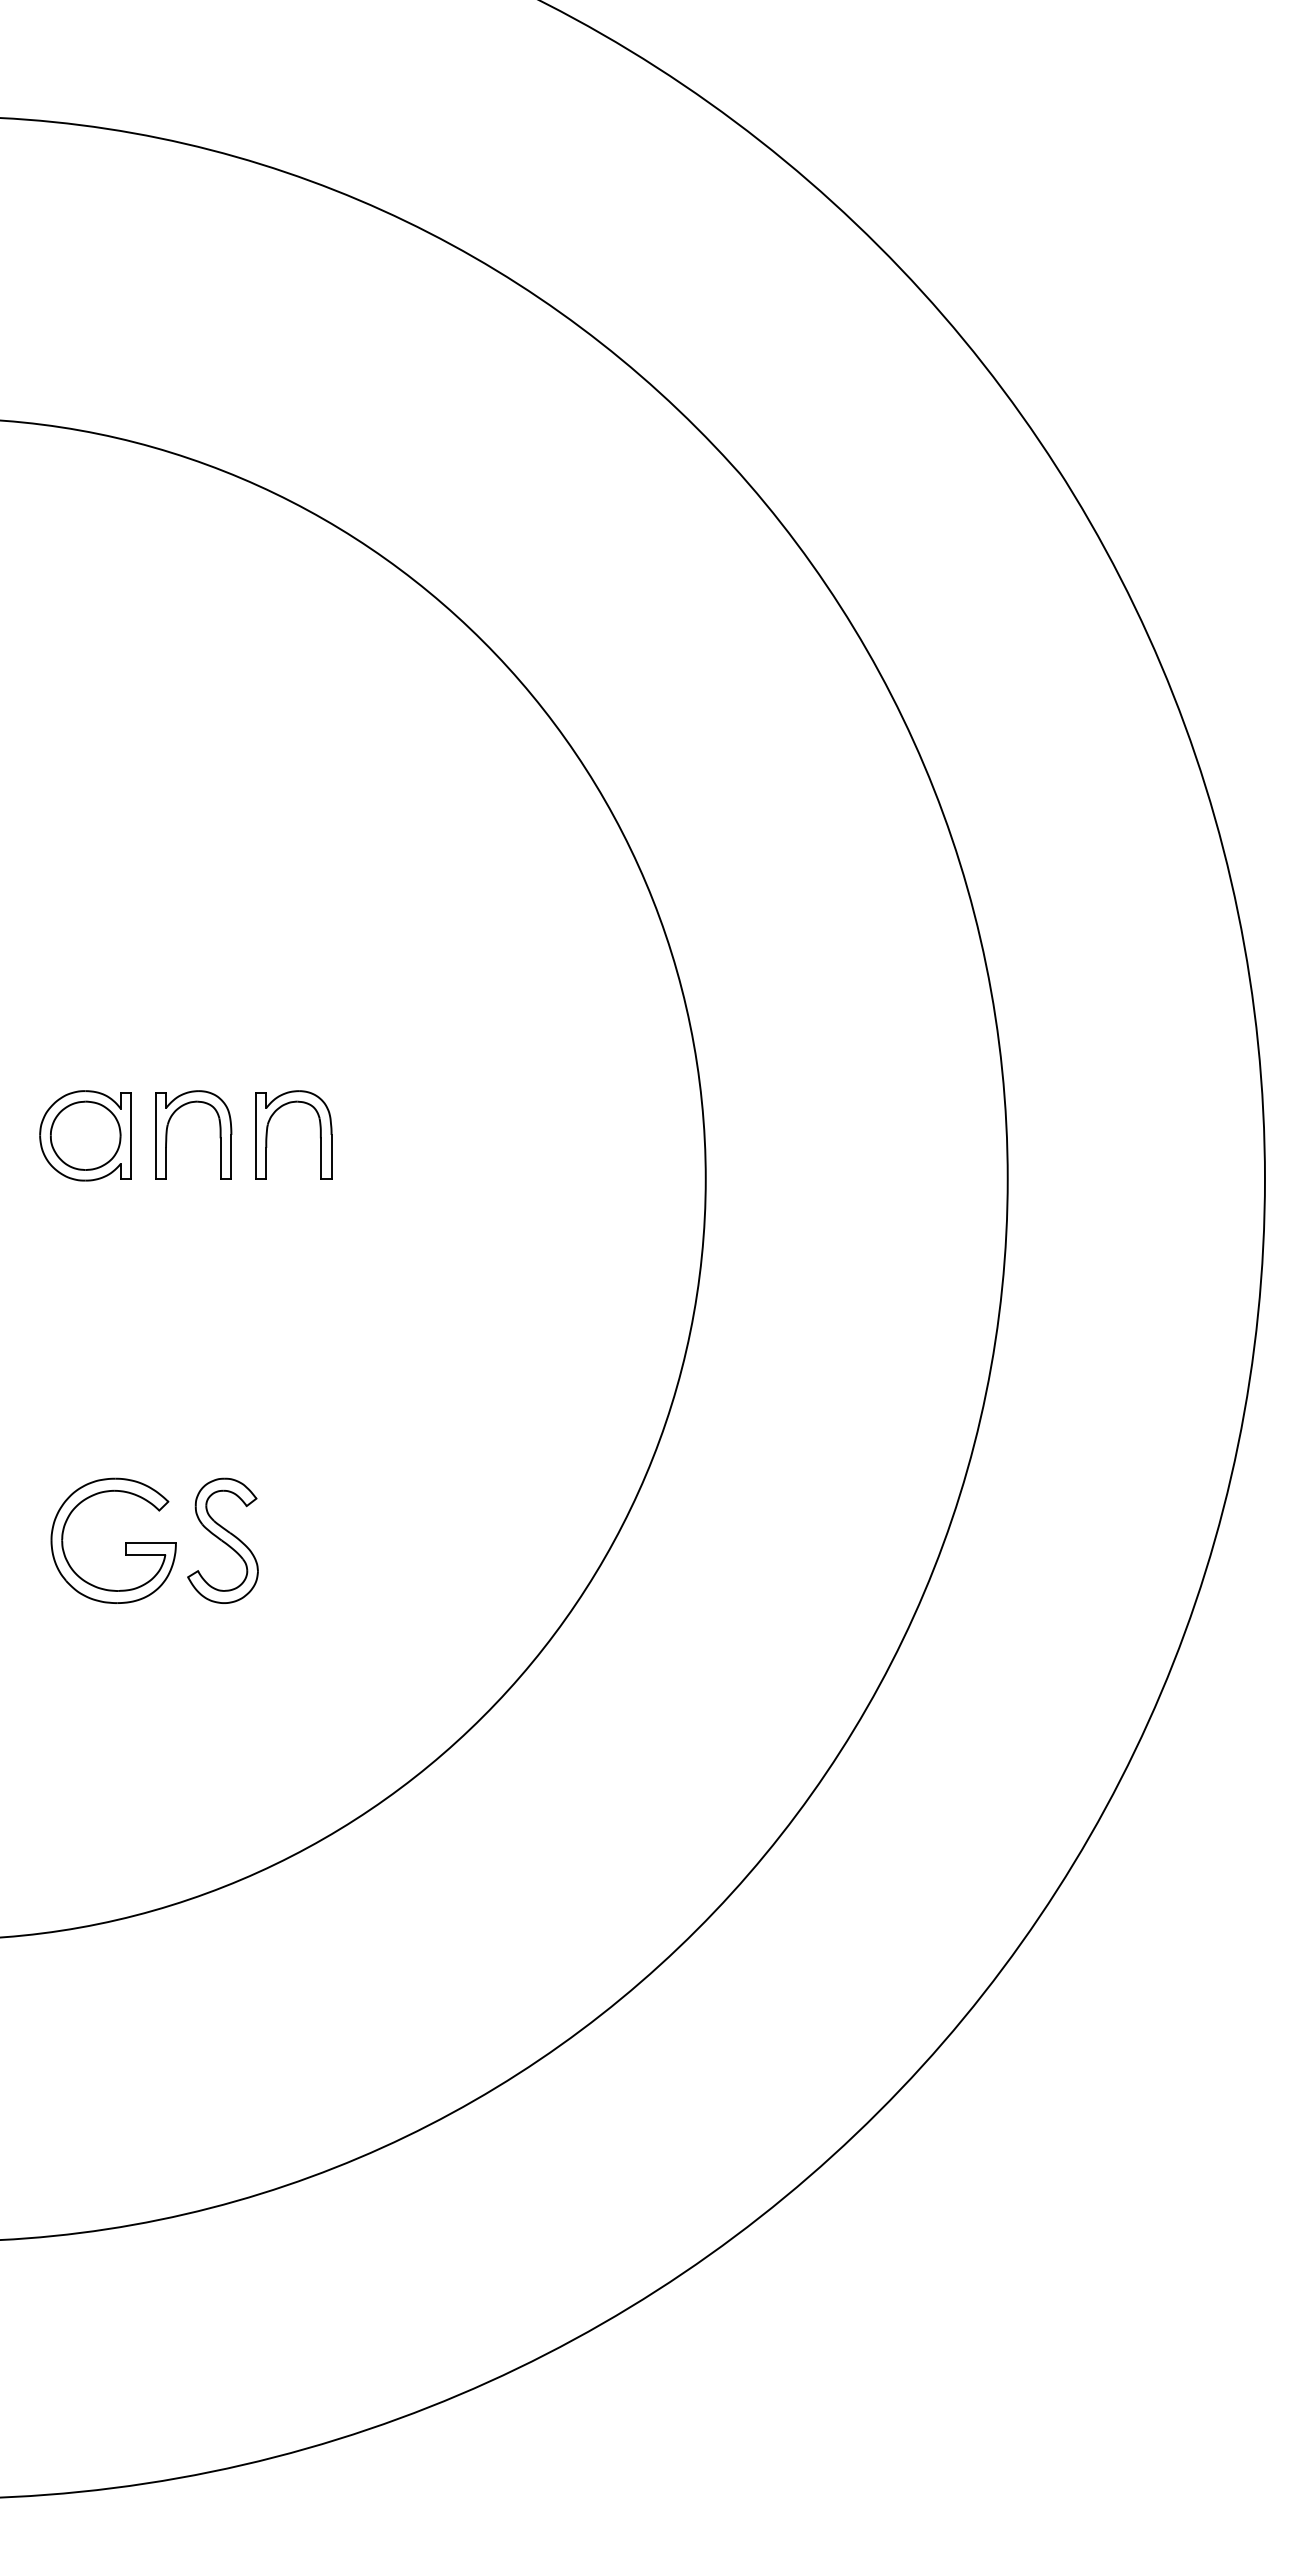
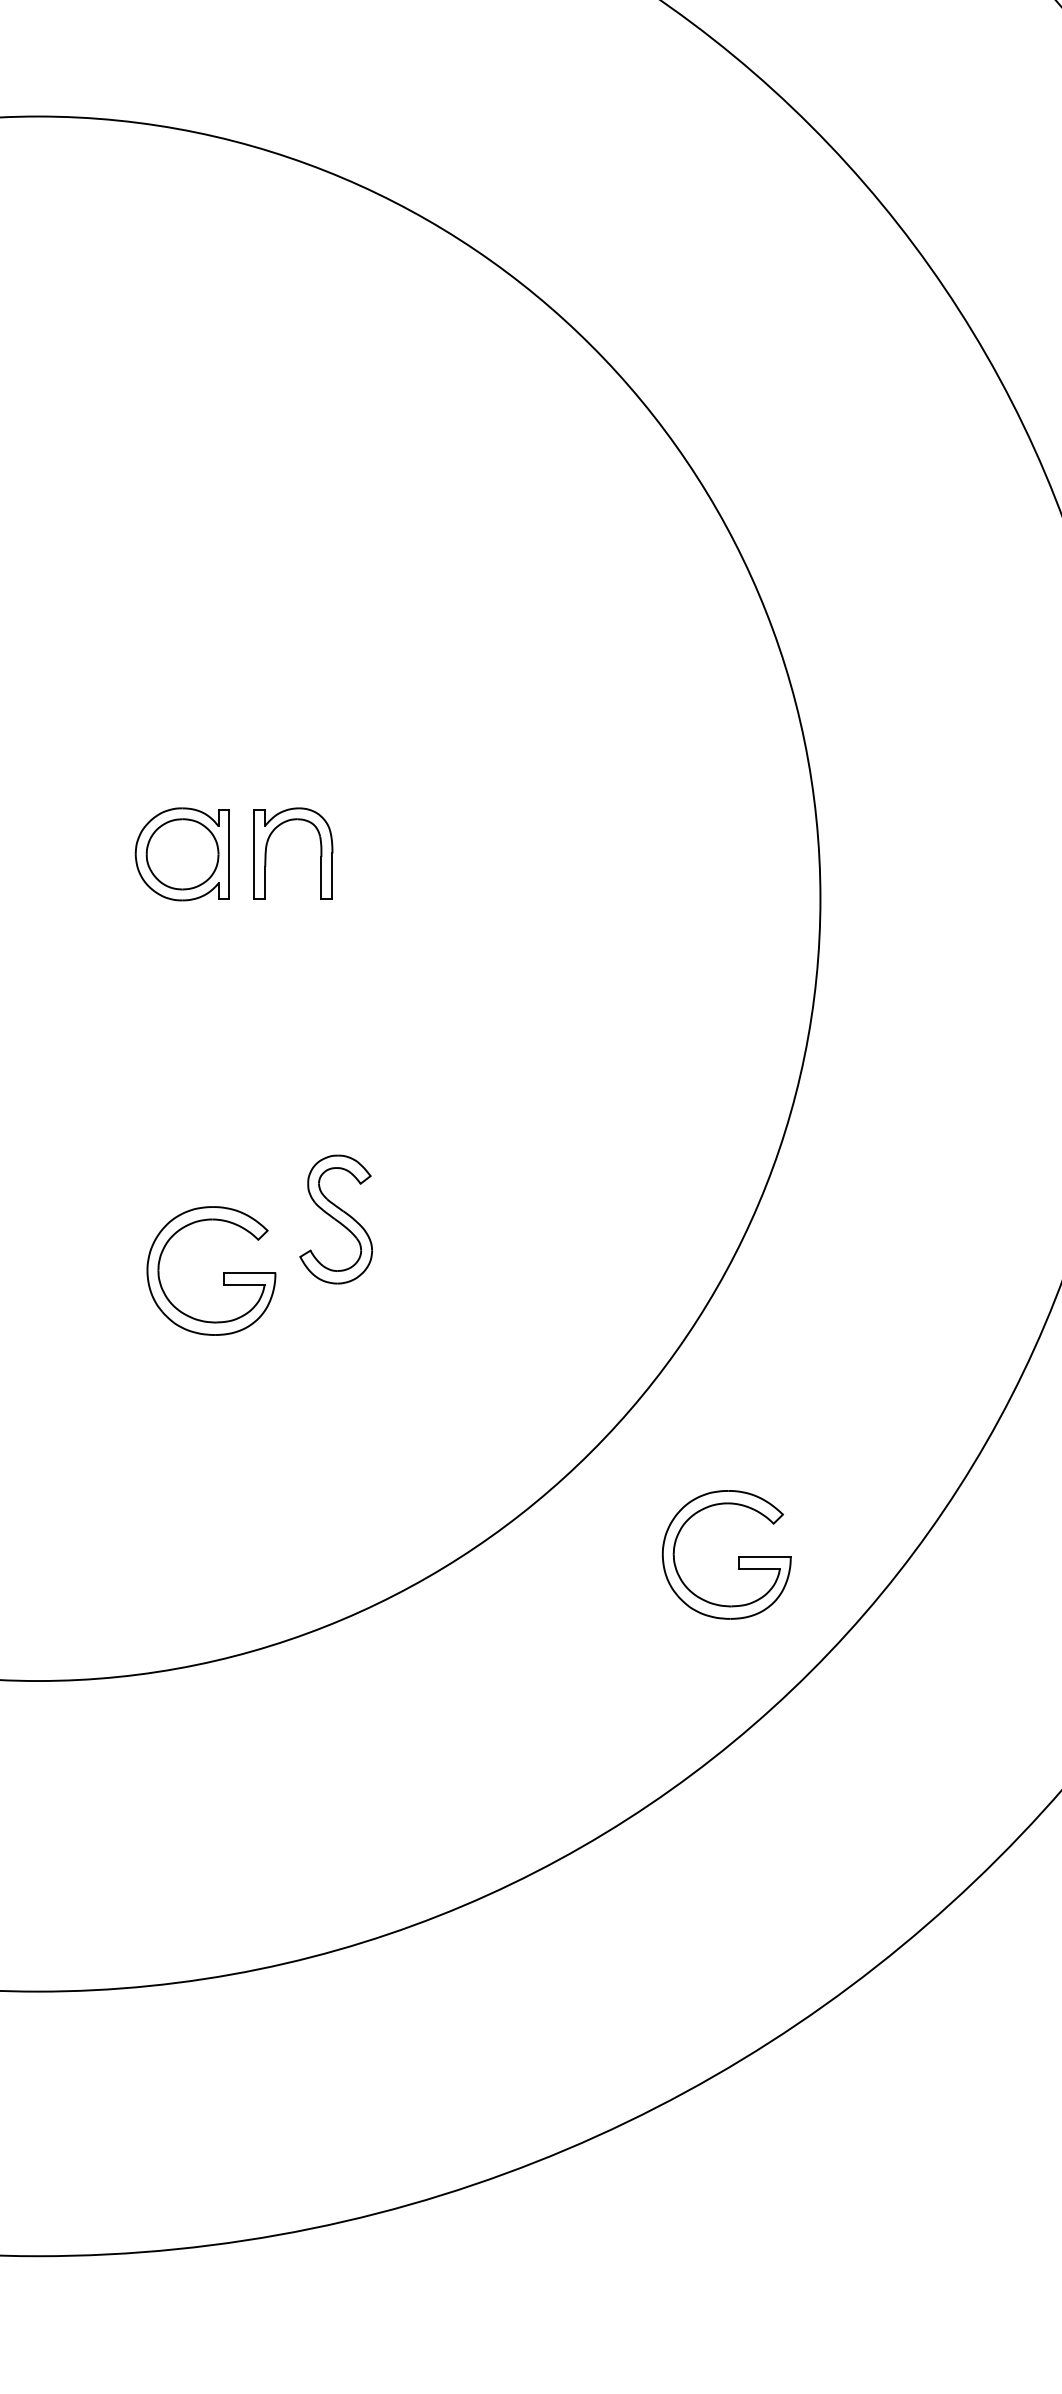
part: (268, 1128) -> (370, 846), removed
part: (222, 1540) -> (335, 1219), moved
part: (626, 1818) -> (738, 1556), added

